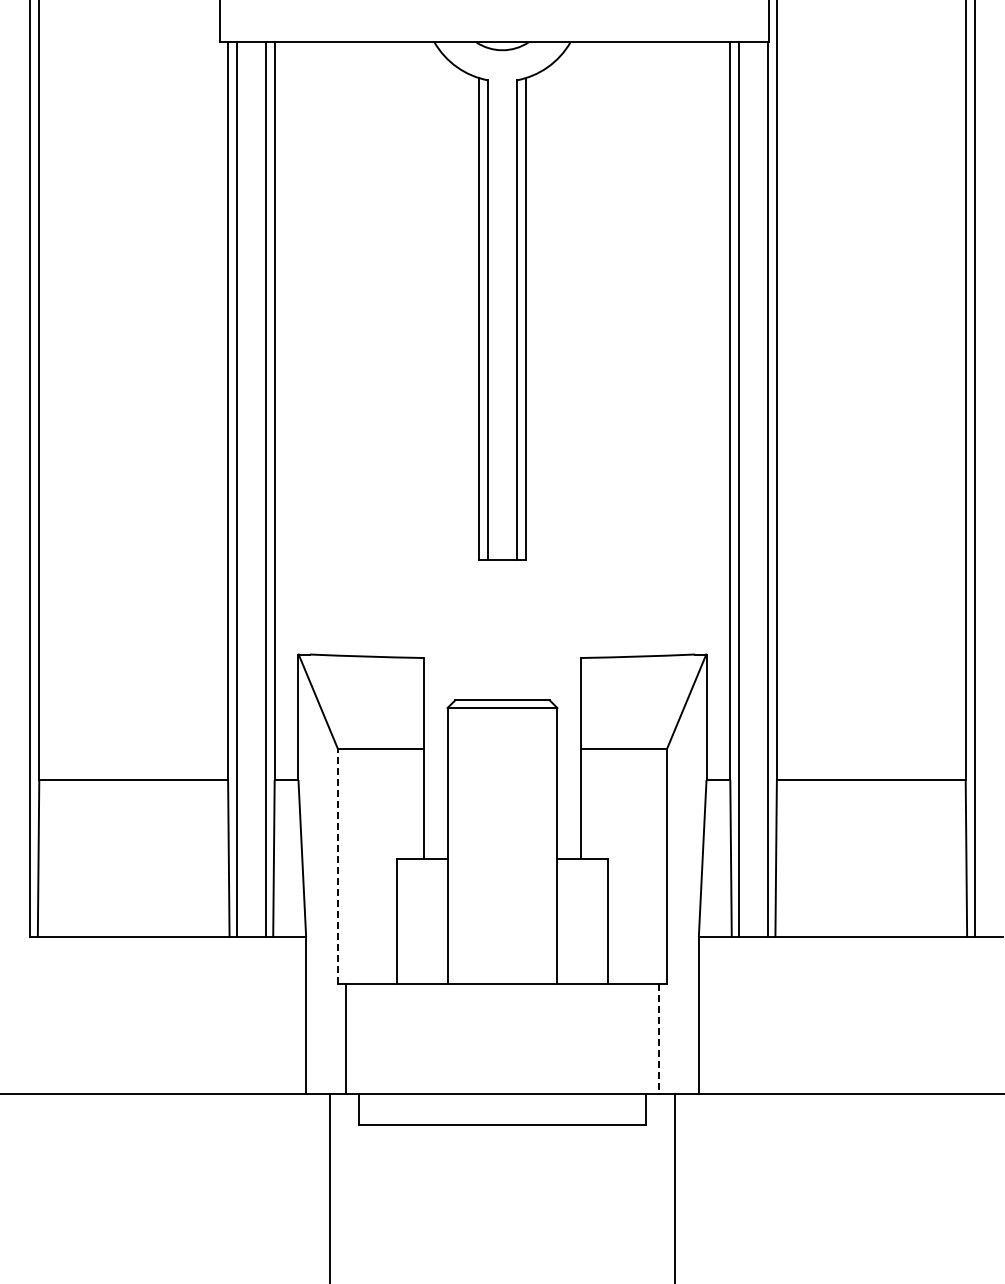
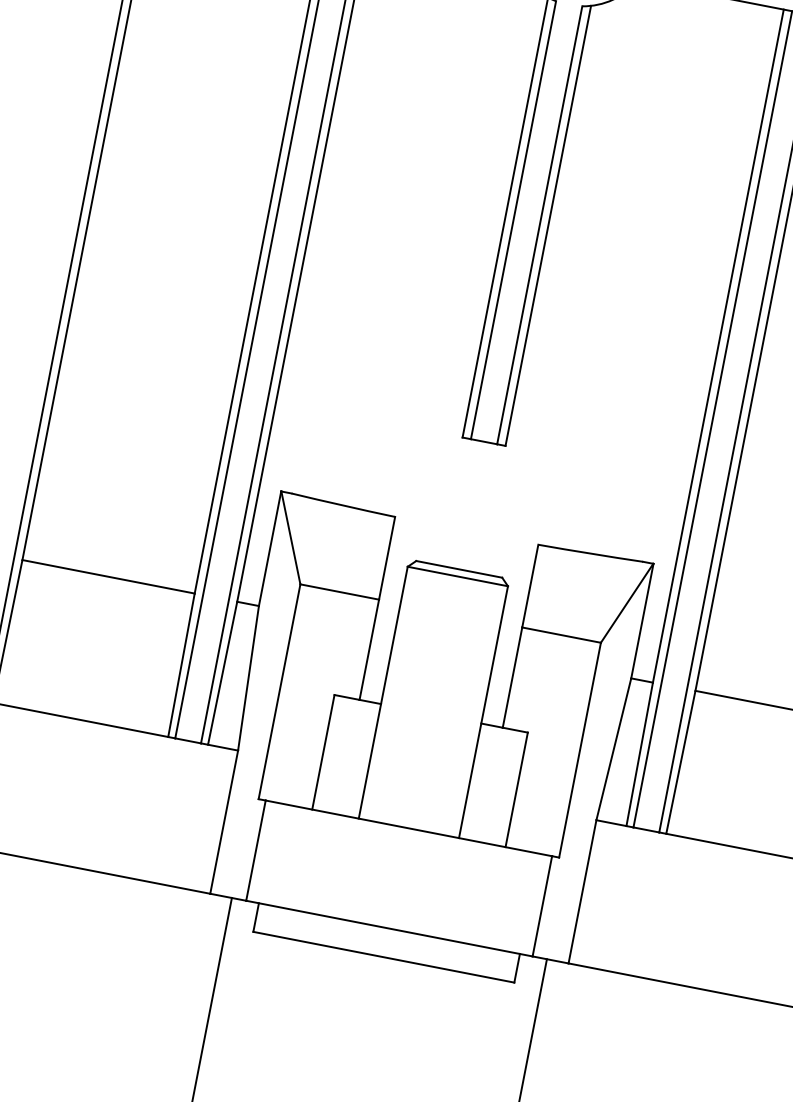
line: (337, 866) -> (279, 691), dashed -> solid
line: (659, 1039) -> (542, 906), dashed -> solid

